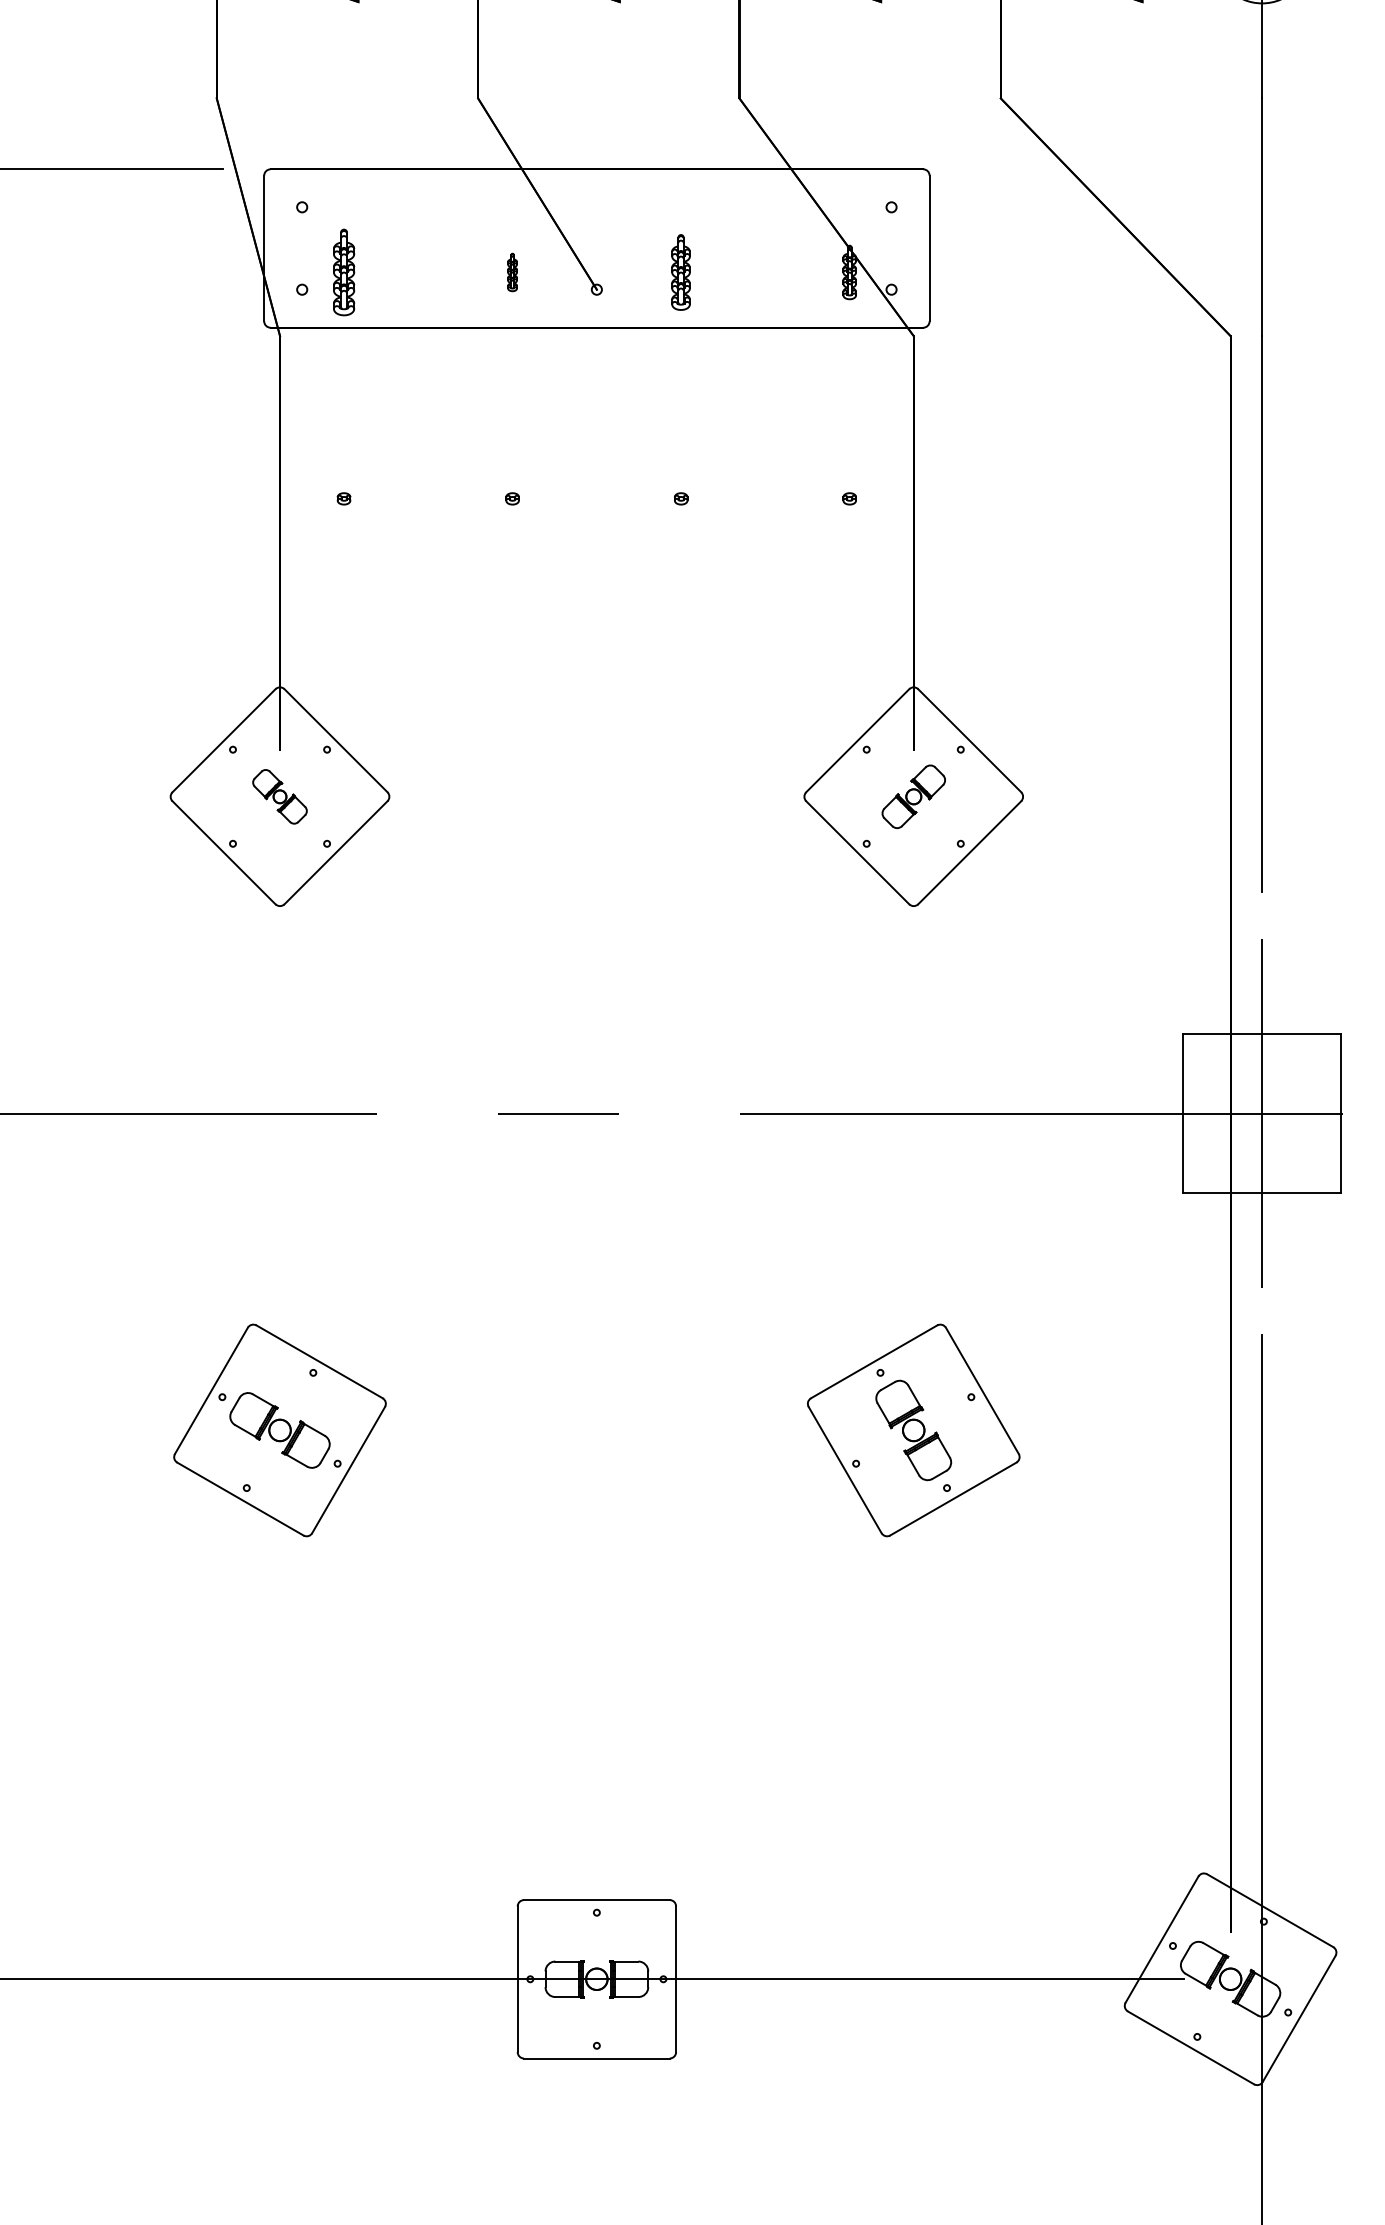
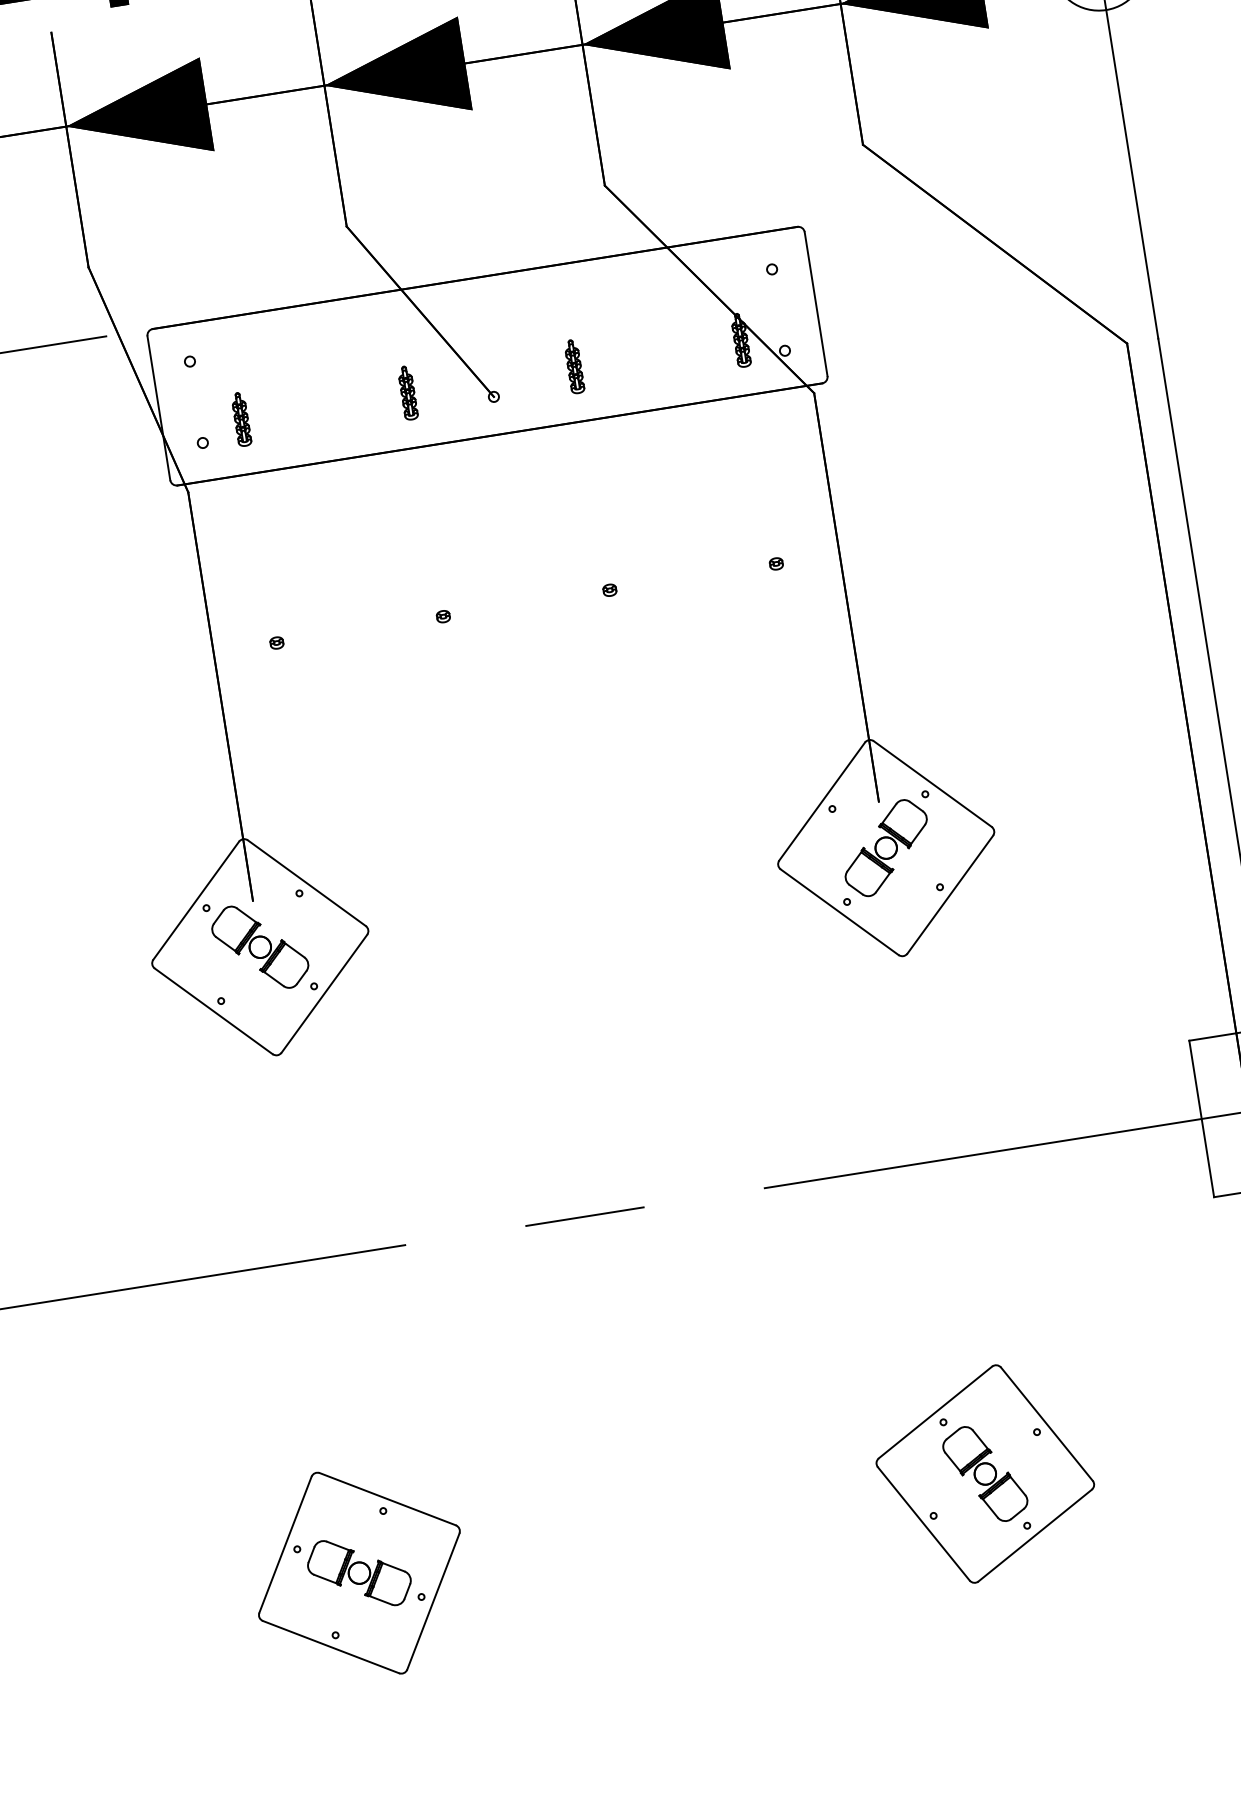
part: (343, 272) -> (240, 419), size x0.62
part: (512, 272) -> (407, 393), size x1.43
part: (681, 272) -> (574, 366), size x0.71
part: (279, 796) -> (259, 947), size x1.67
part: (913, 796) -> (885, 847), size x1.43

